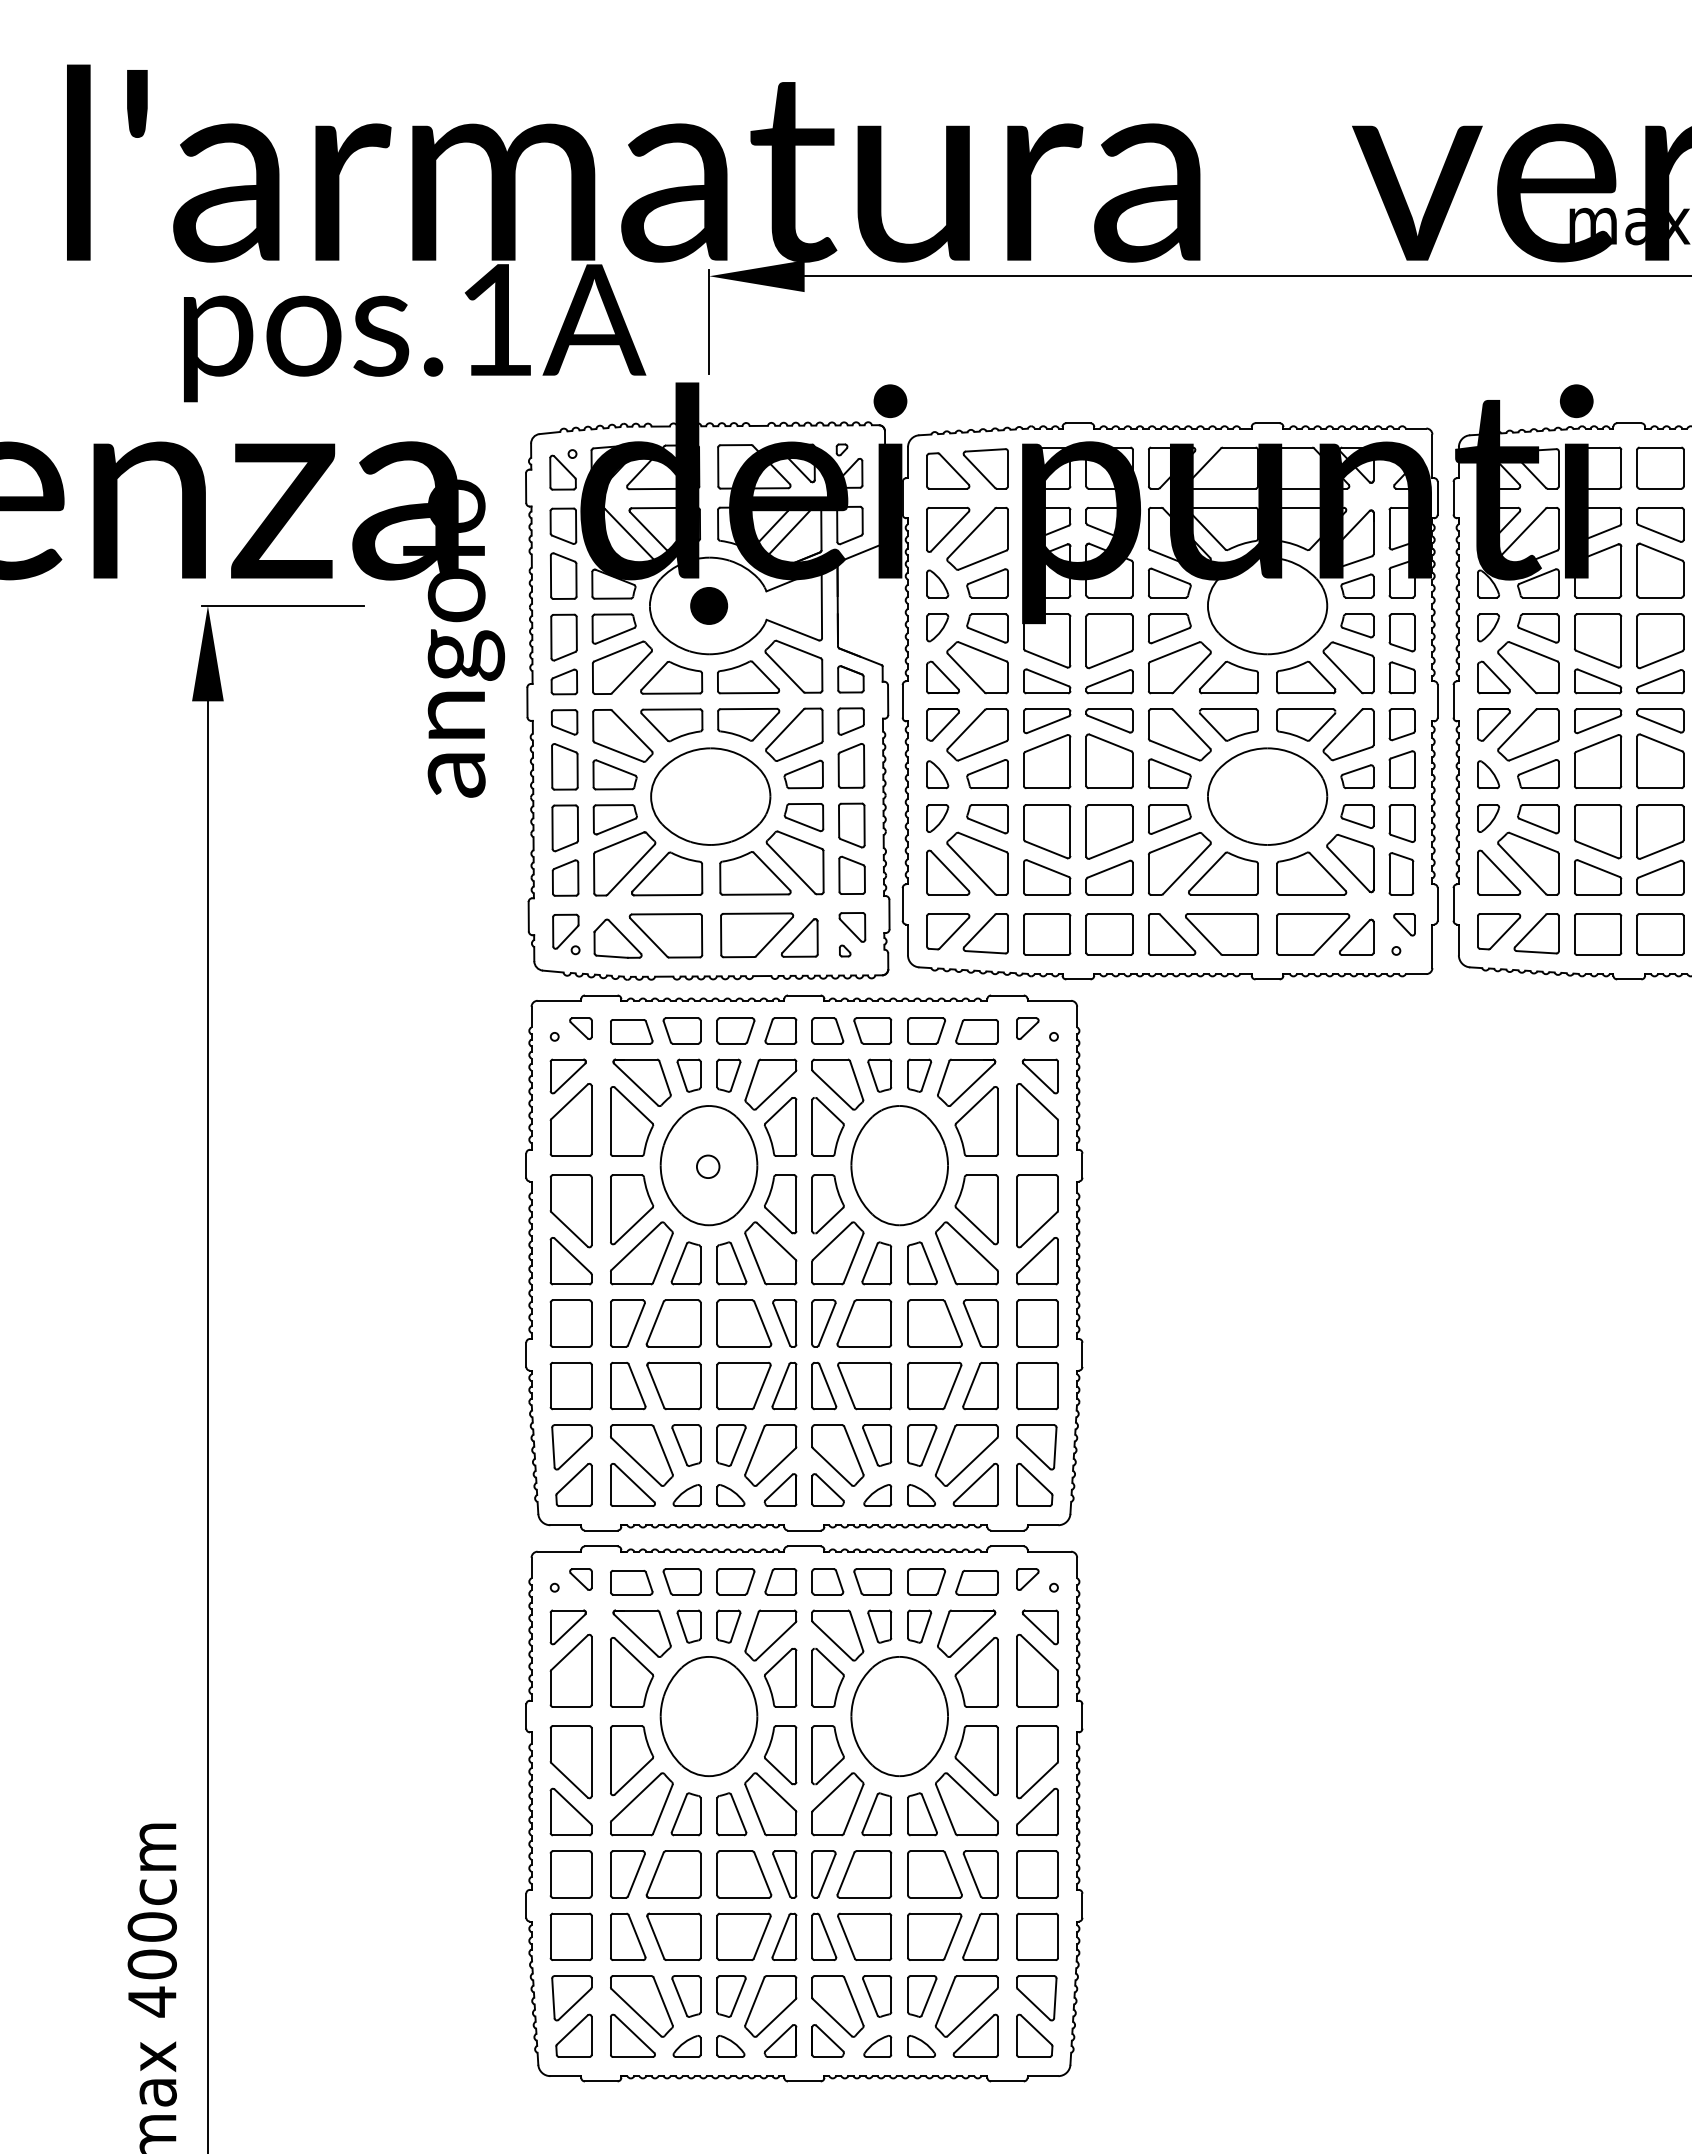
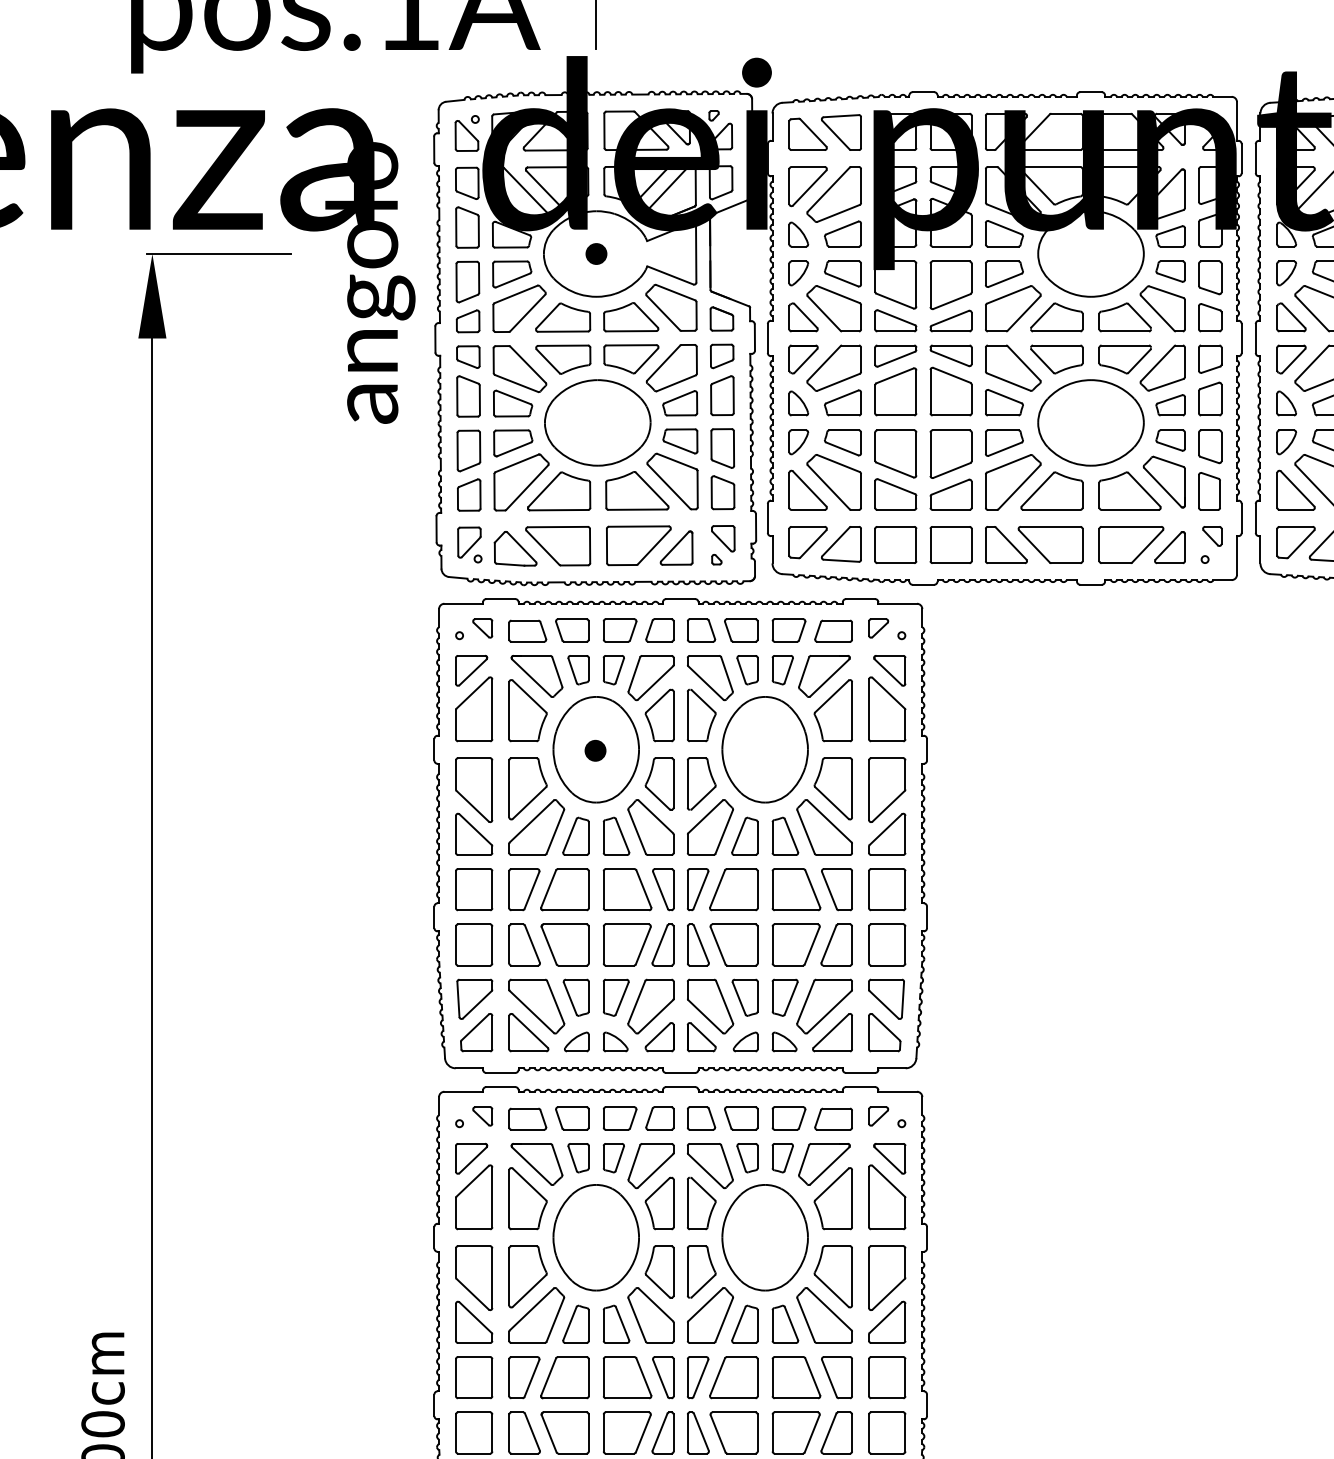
part: (709, 605) -> (596, 253), size x0.62
fill: (707, 1166) -> (594, 750), added

